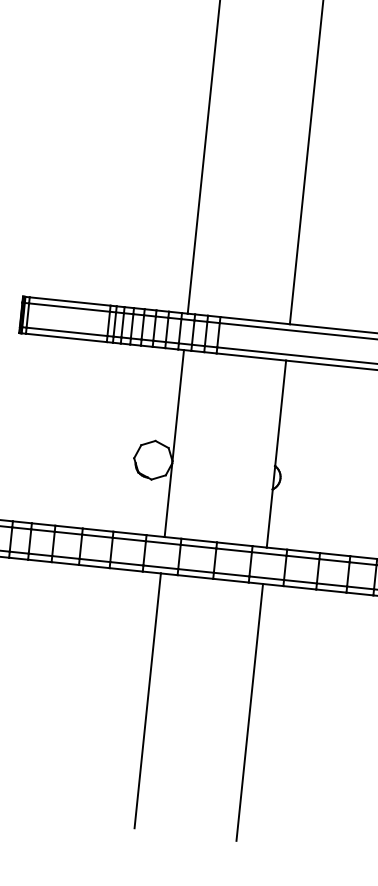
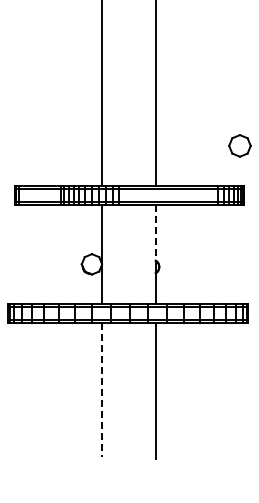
line: (279, 414) -> (155, 233), solid -> dashed
line: (146, 701) -> (101, 390), solid -> dashed

